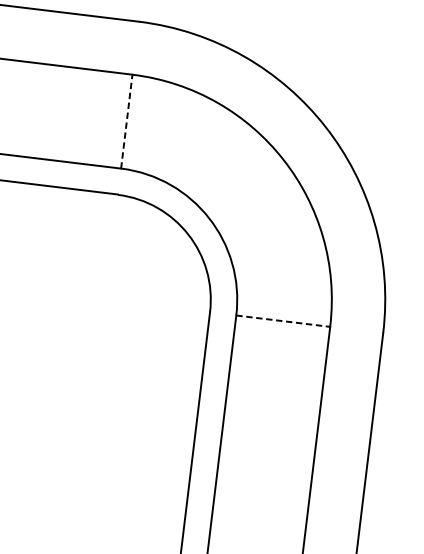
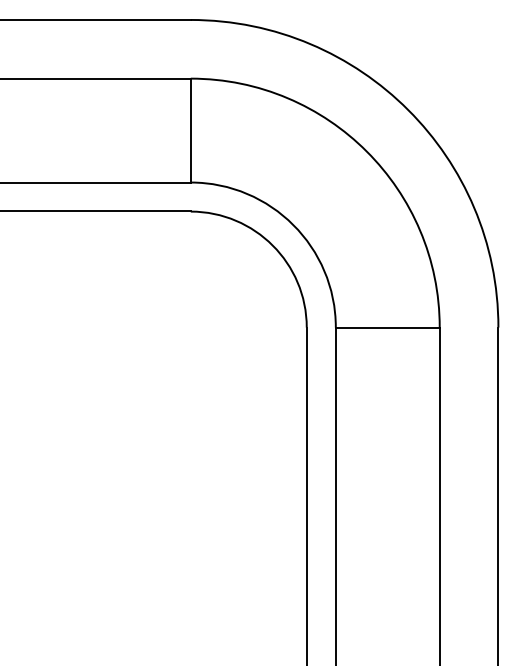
line: (126, 121) -> (190, 130), dashed -> solid
line: (283, 321) -> (387, 327), dashed -> solid

